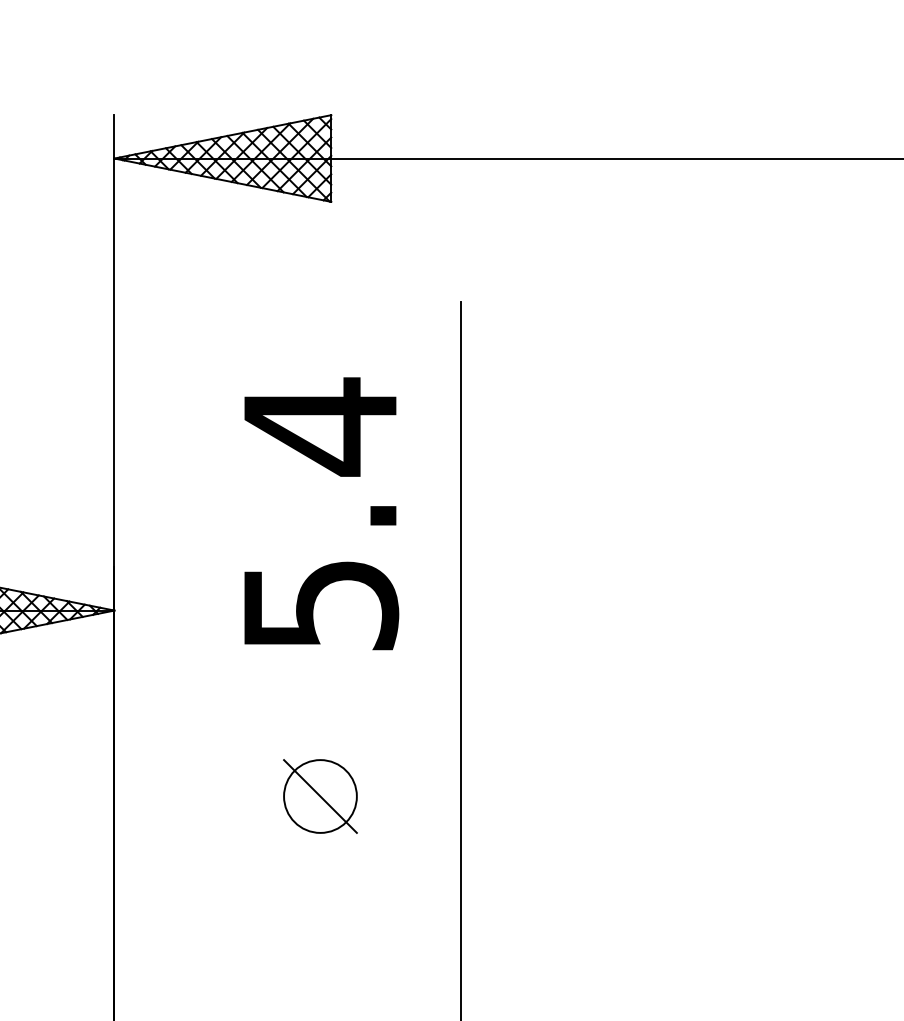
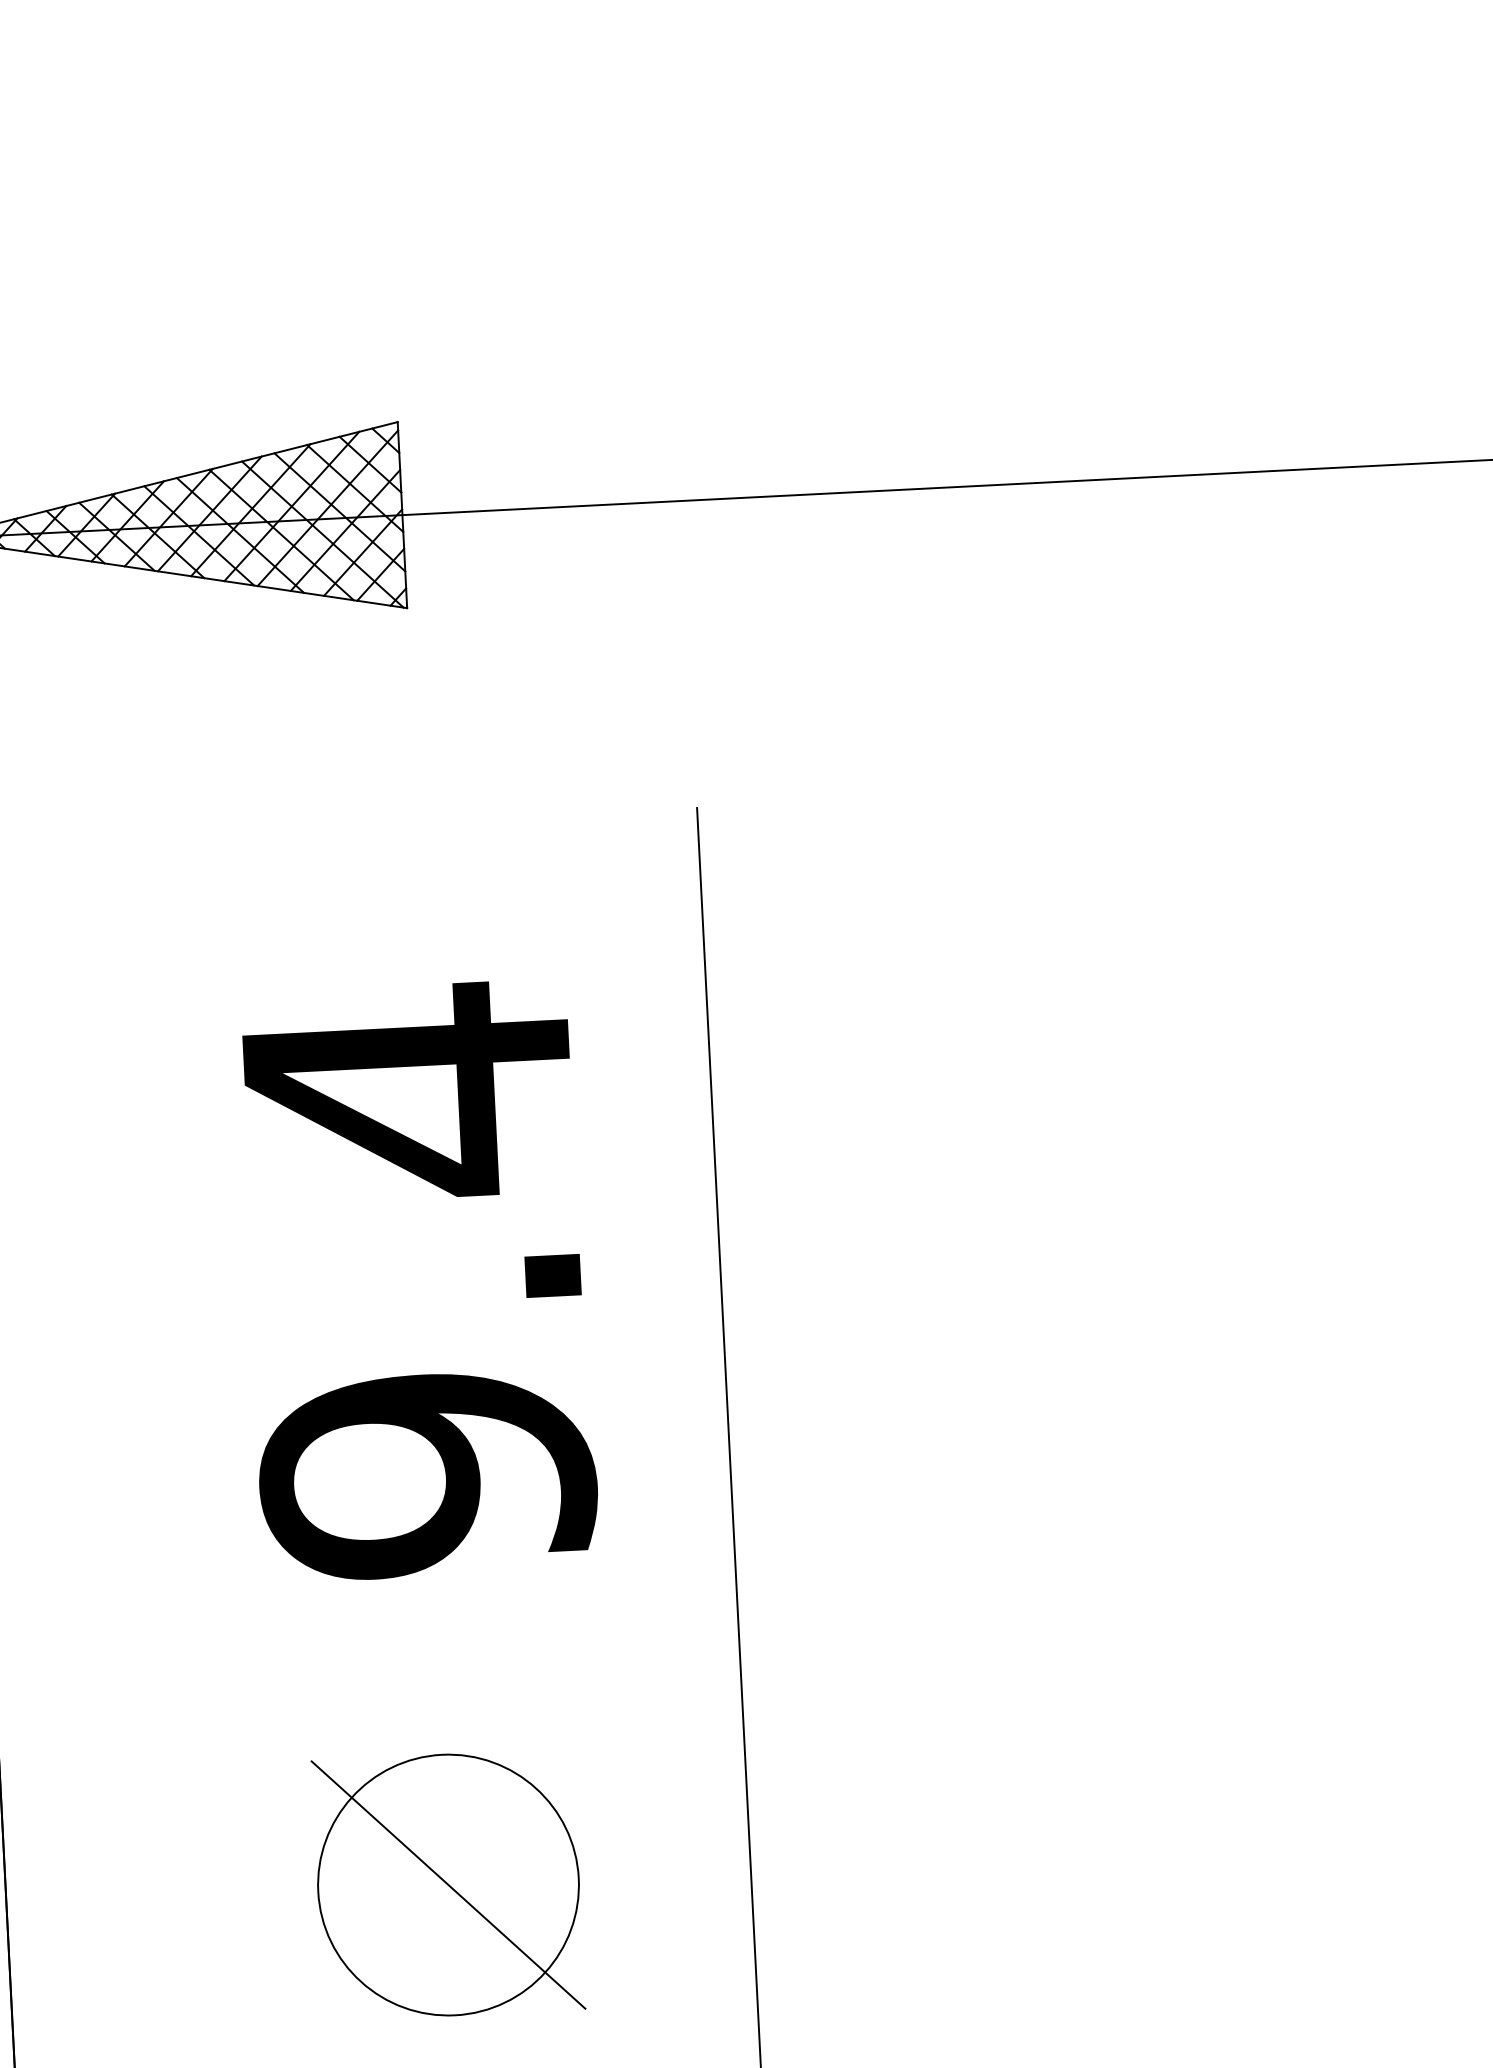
text: (320, 605) -> (427, 1475), 5.4 -> 9.4
part: (320, 796) -> (448, 1885), size x1.67

